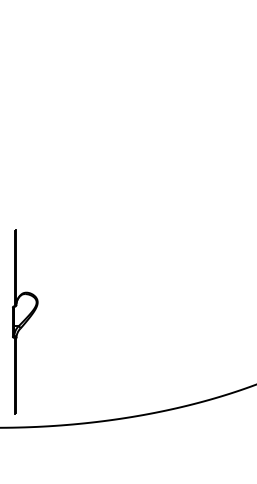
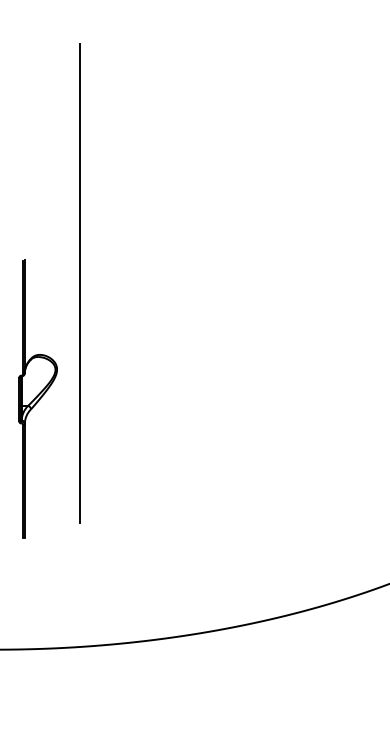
line: (52, 186) -> (79, 283), added
part: (25, 321) -> (38, 398), moved

